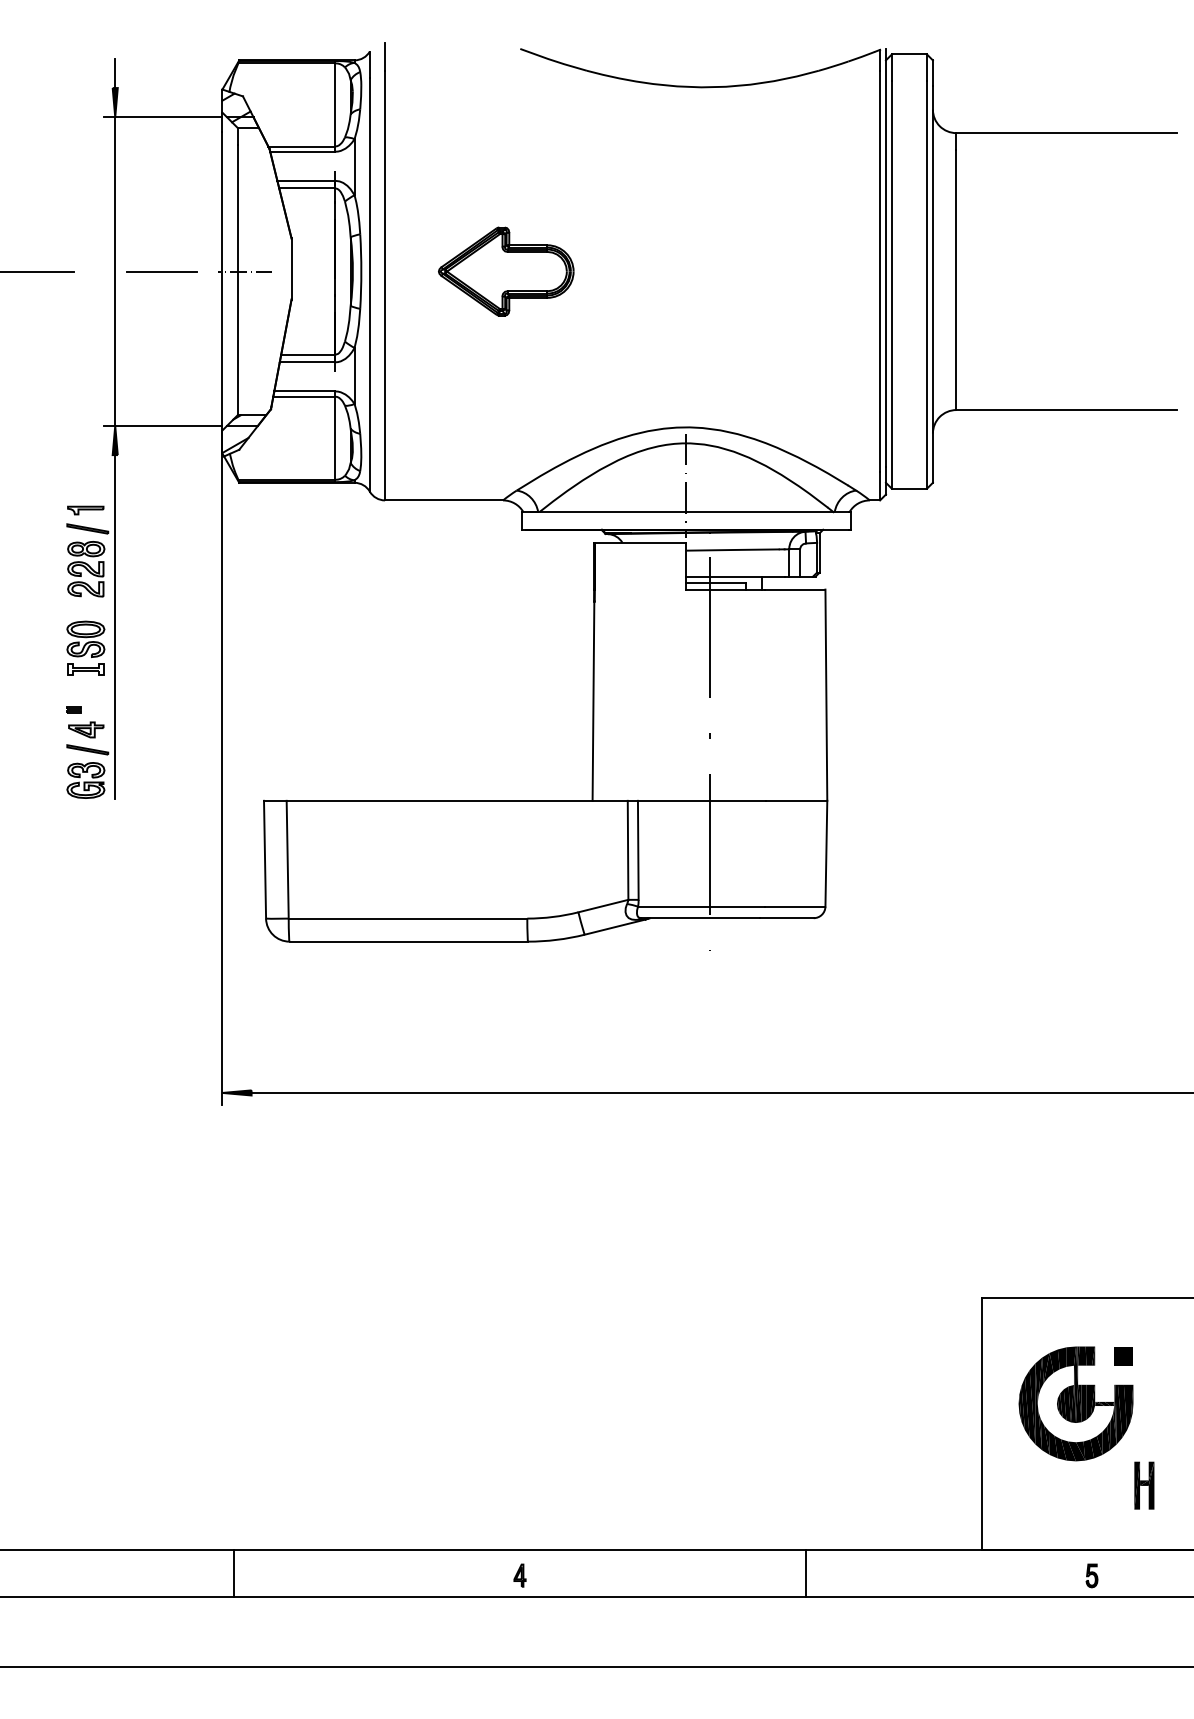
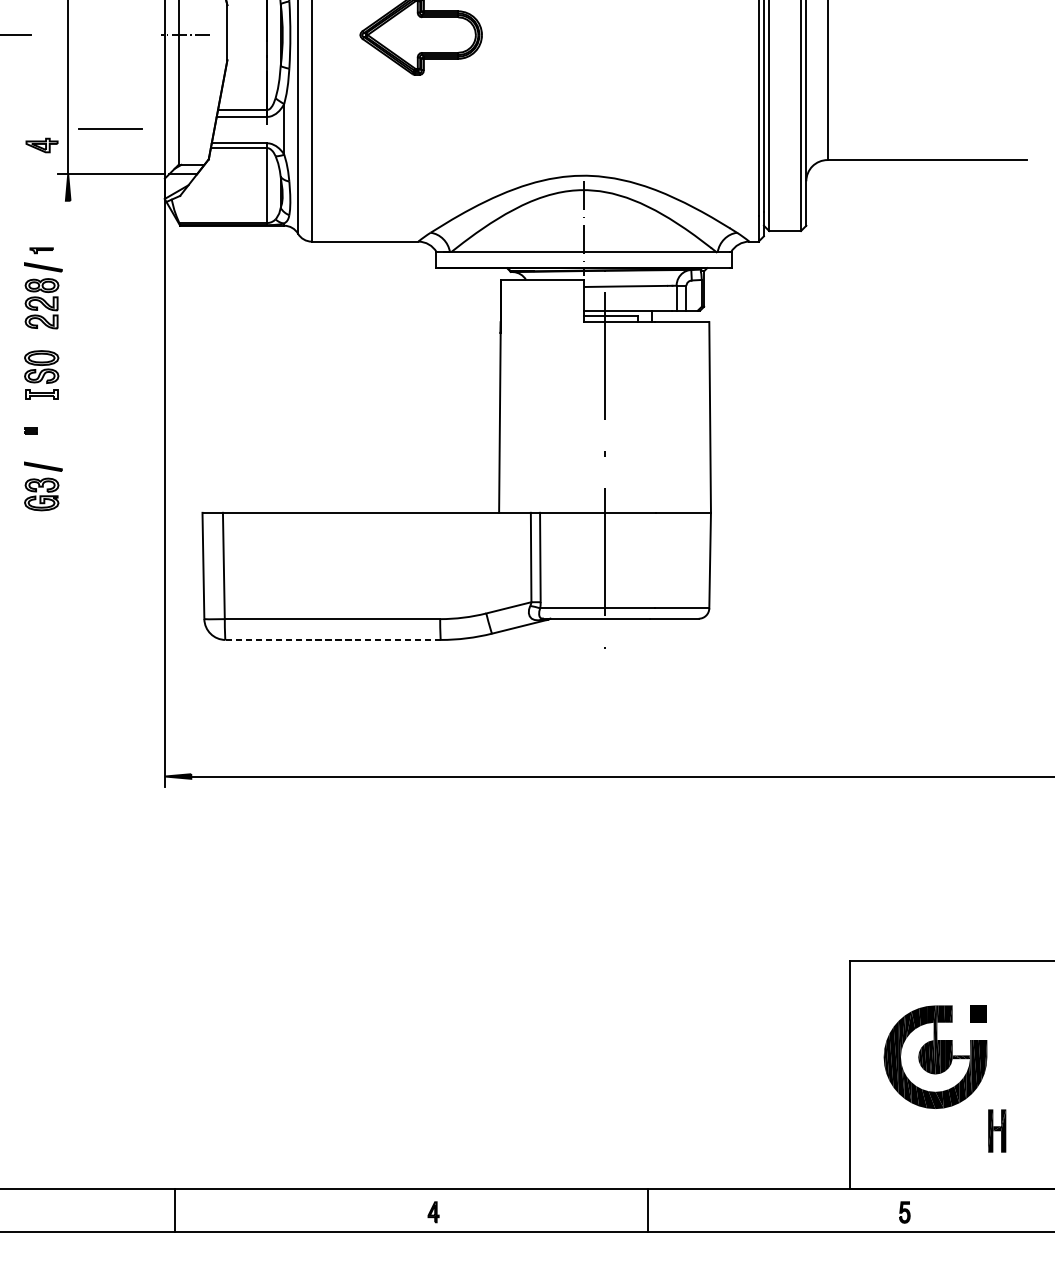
line: (161, 271) -> (109, 128), moved
part: (85, 510) -> (41, 250), size x0.7
line: (115, 627) -> (68, 356), removed
part: (86, 729) -> (42, 145), moved
line: (408, 941) -> (332, 639), solid -> dashed
line: (805, 1573) -> (647, 1210), moved
part: (1091, 1575) -> (904, 1212), moved

